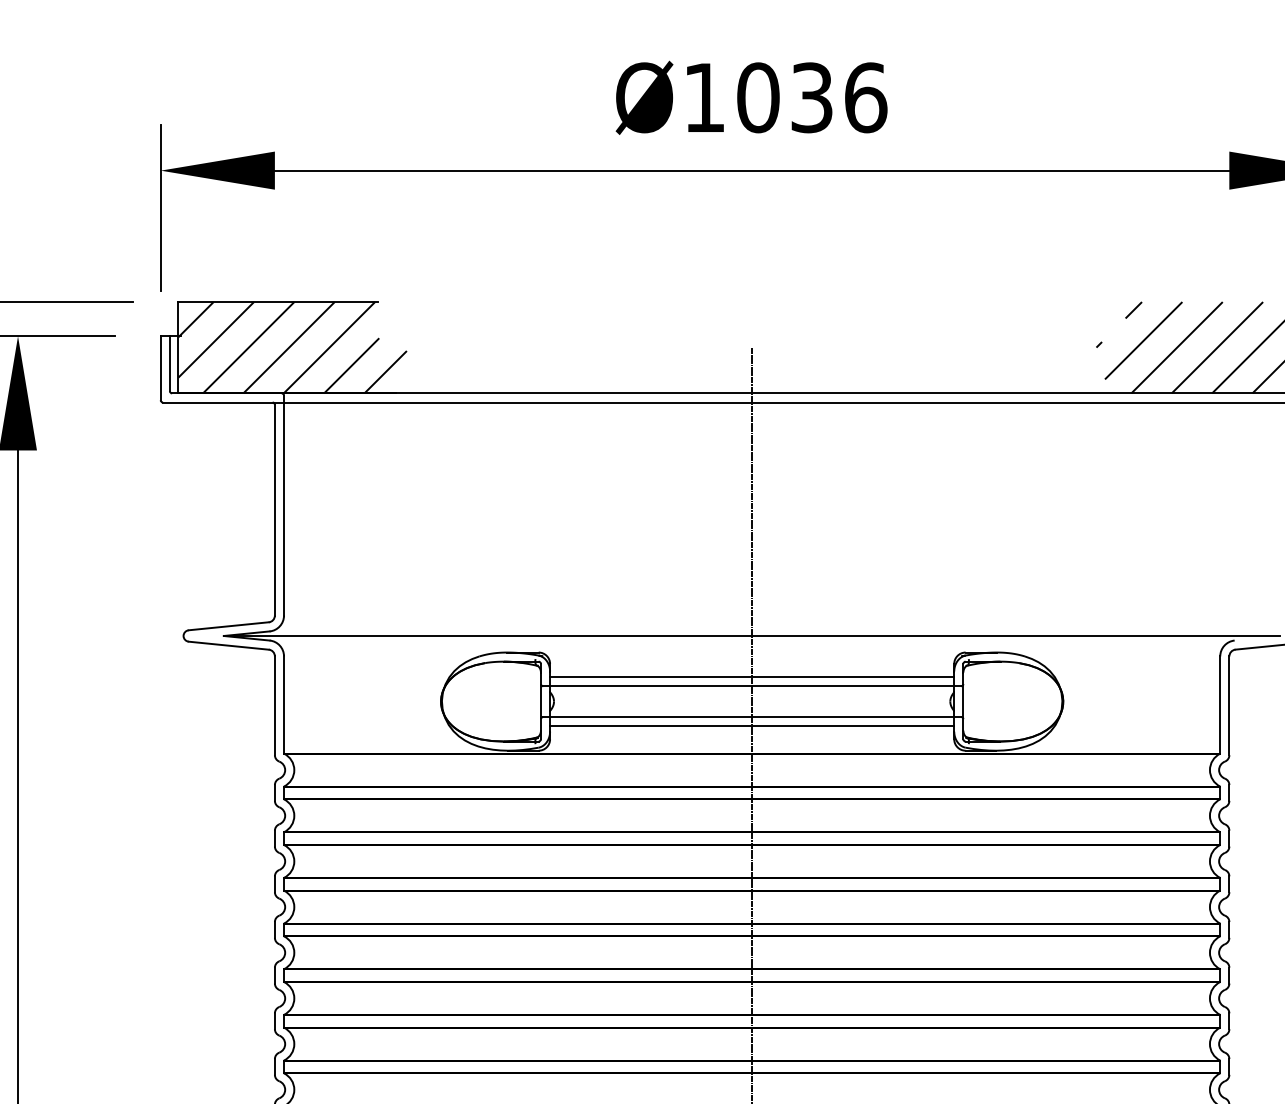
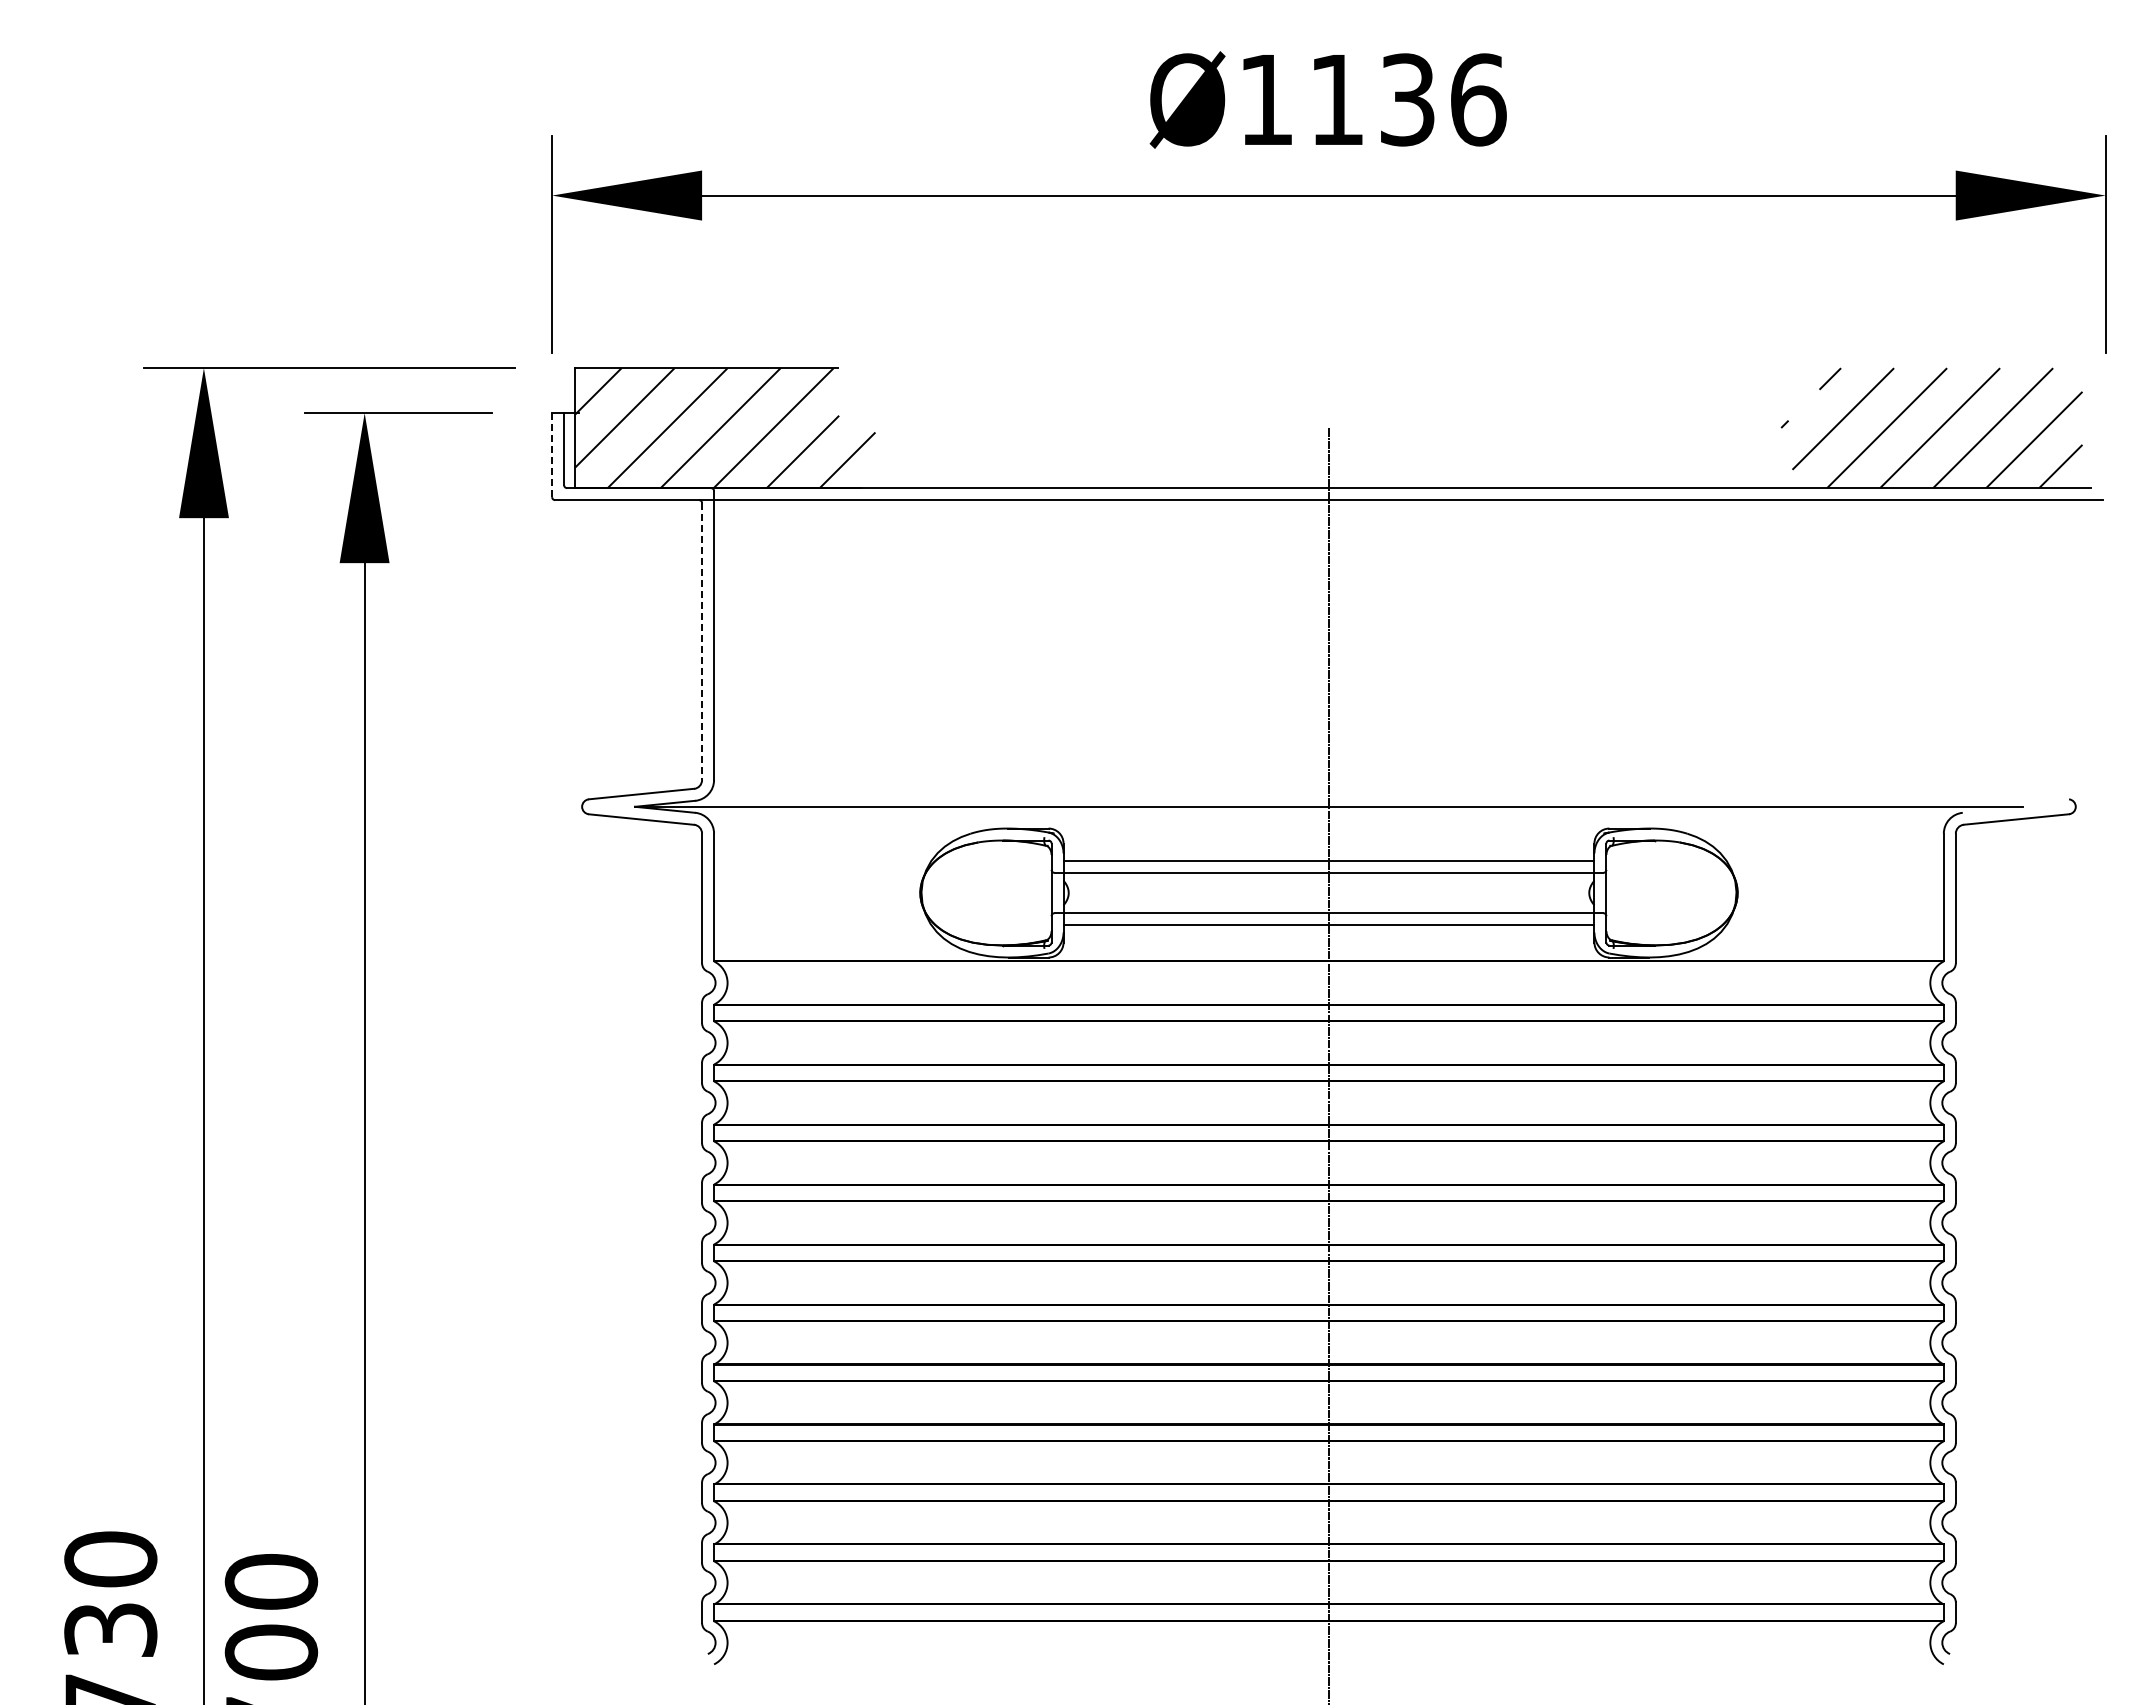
text: (758, 97) -> (1337, 99), Ø1036 -> Ø1136
line: (161, 368) -> (552, 455), solid -> dashed
line: (275, 510) -> (702, 642), solid -> dashed

